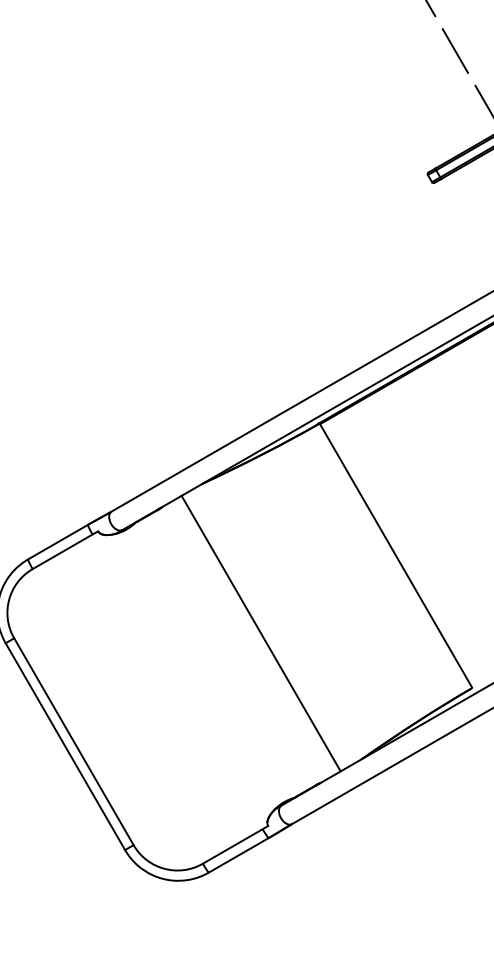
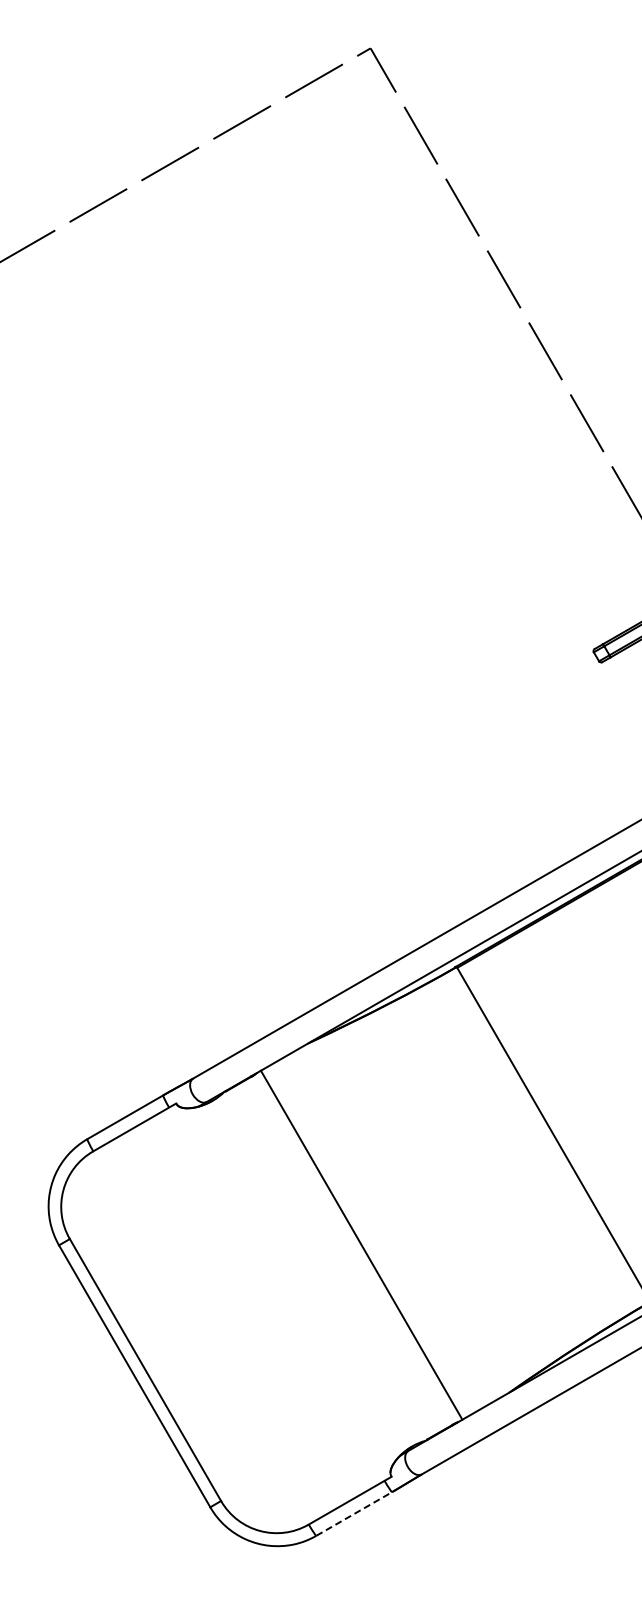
line: (261, 633) -> (361, 1244), moved
line: (238, 854) -> (354, 1513), solid -> dashed

